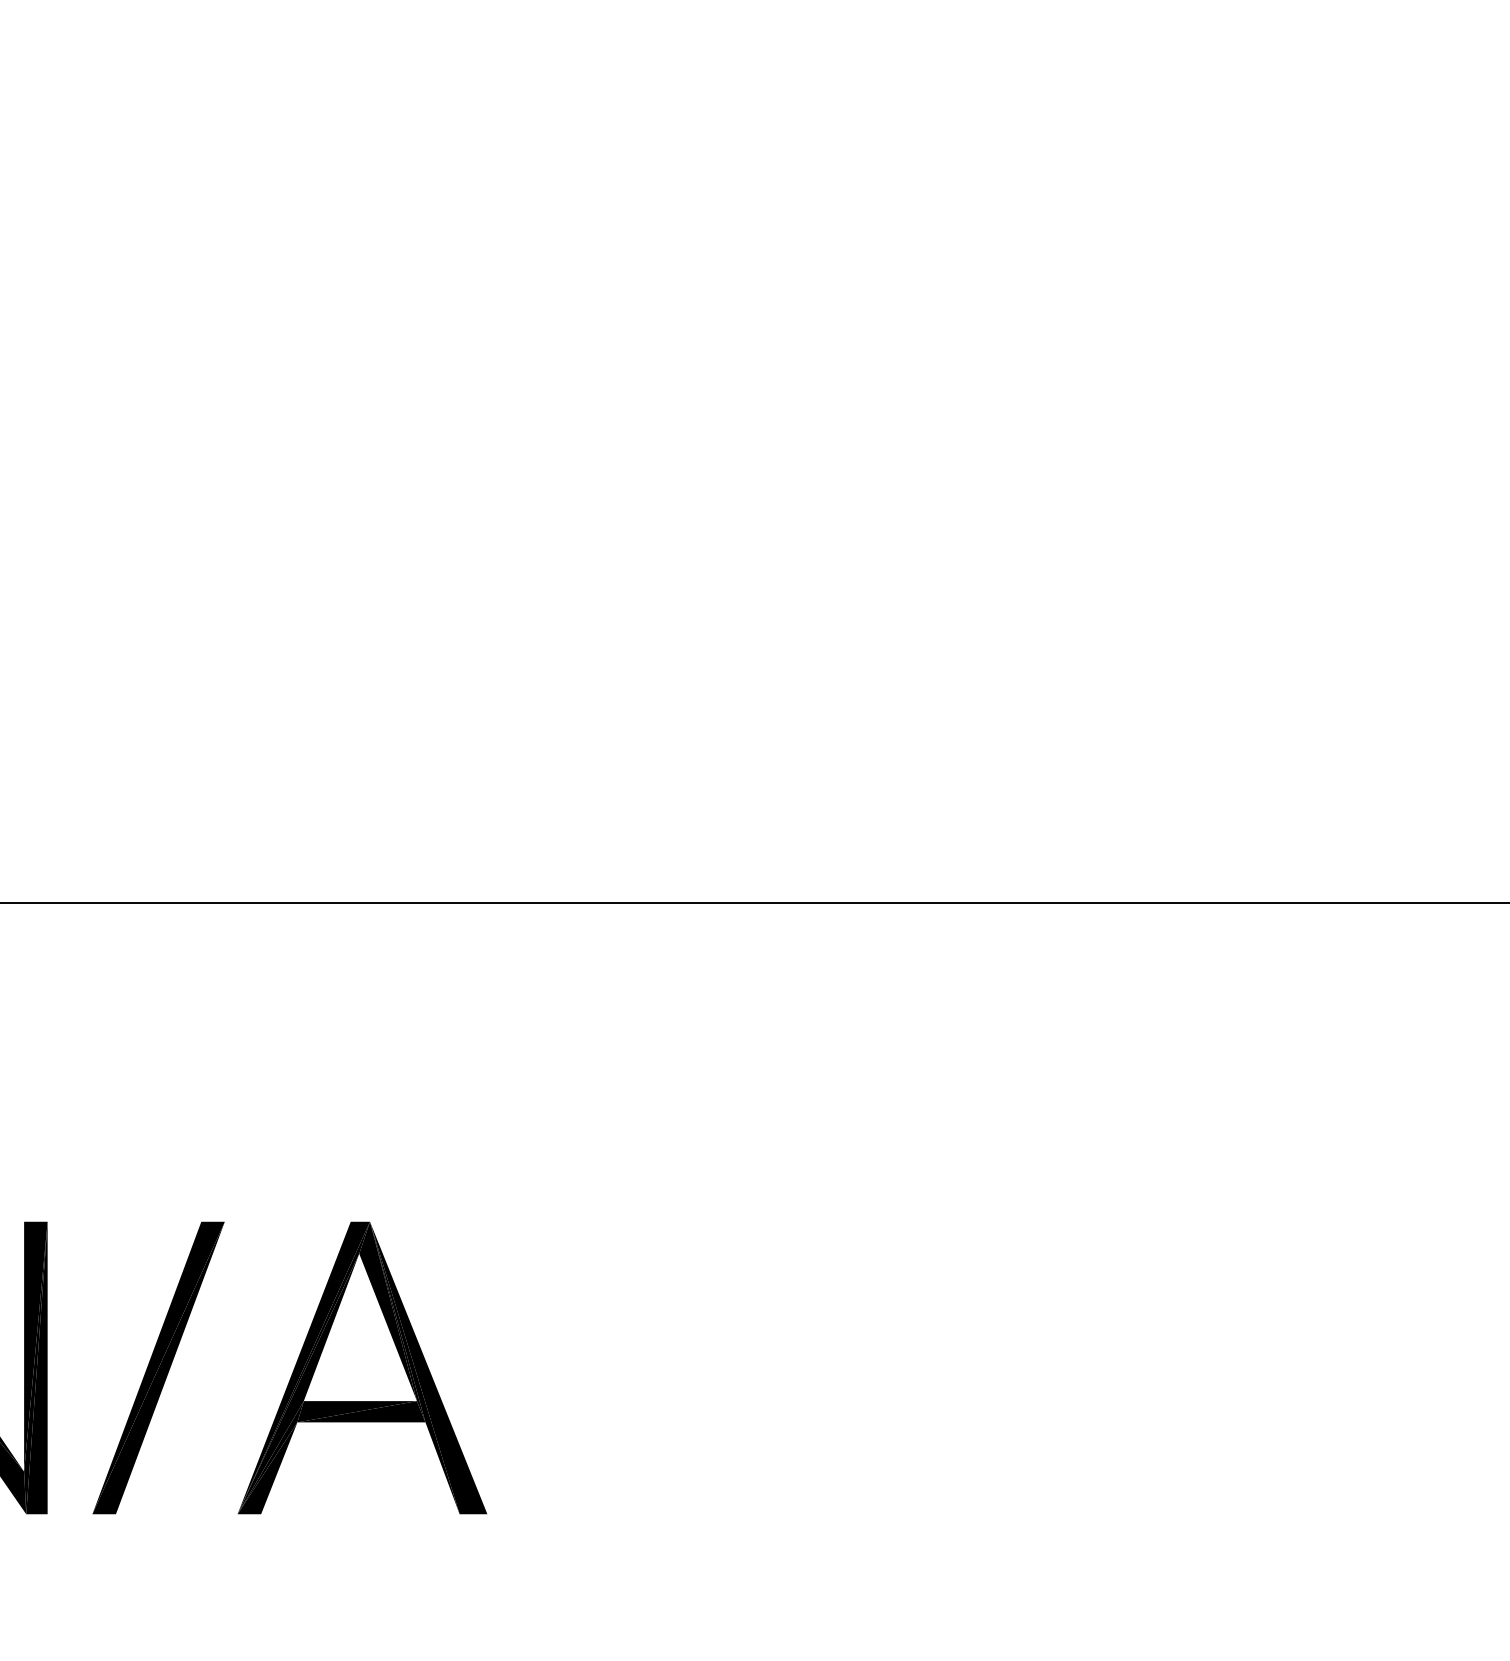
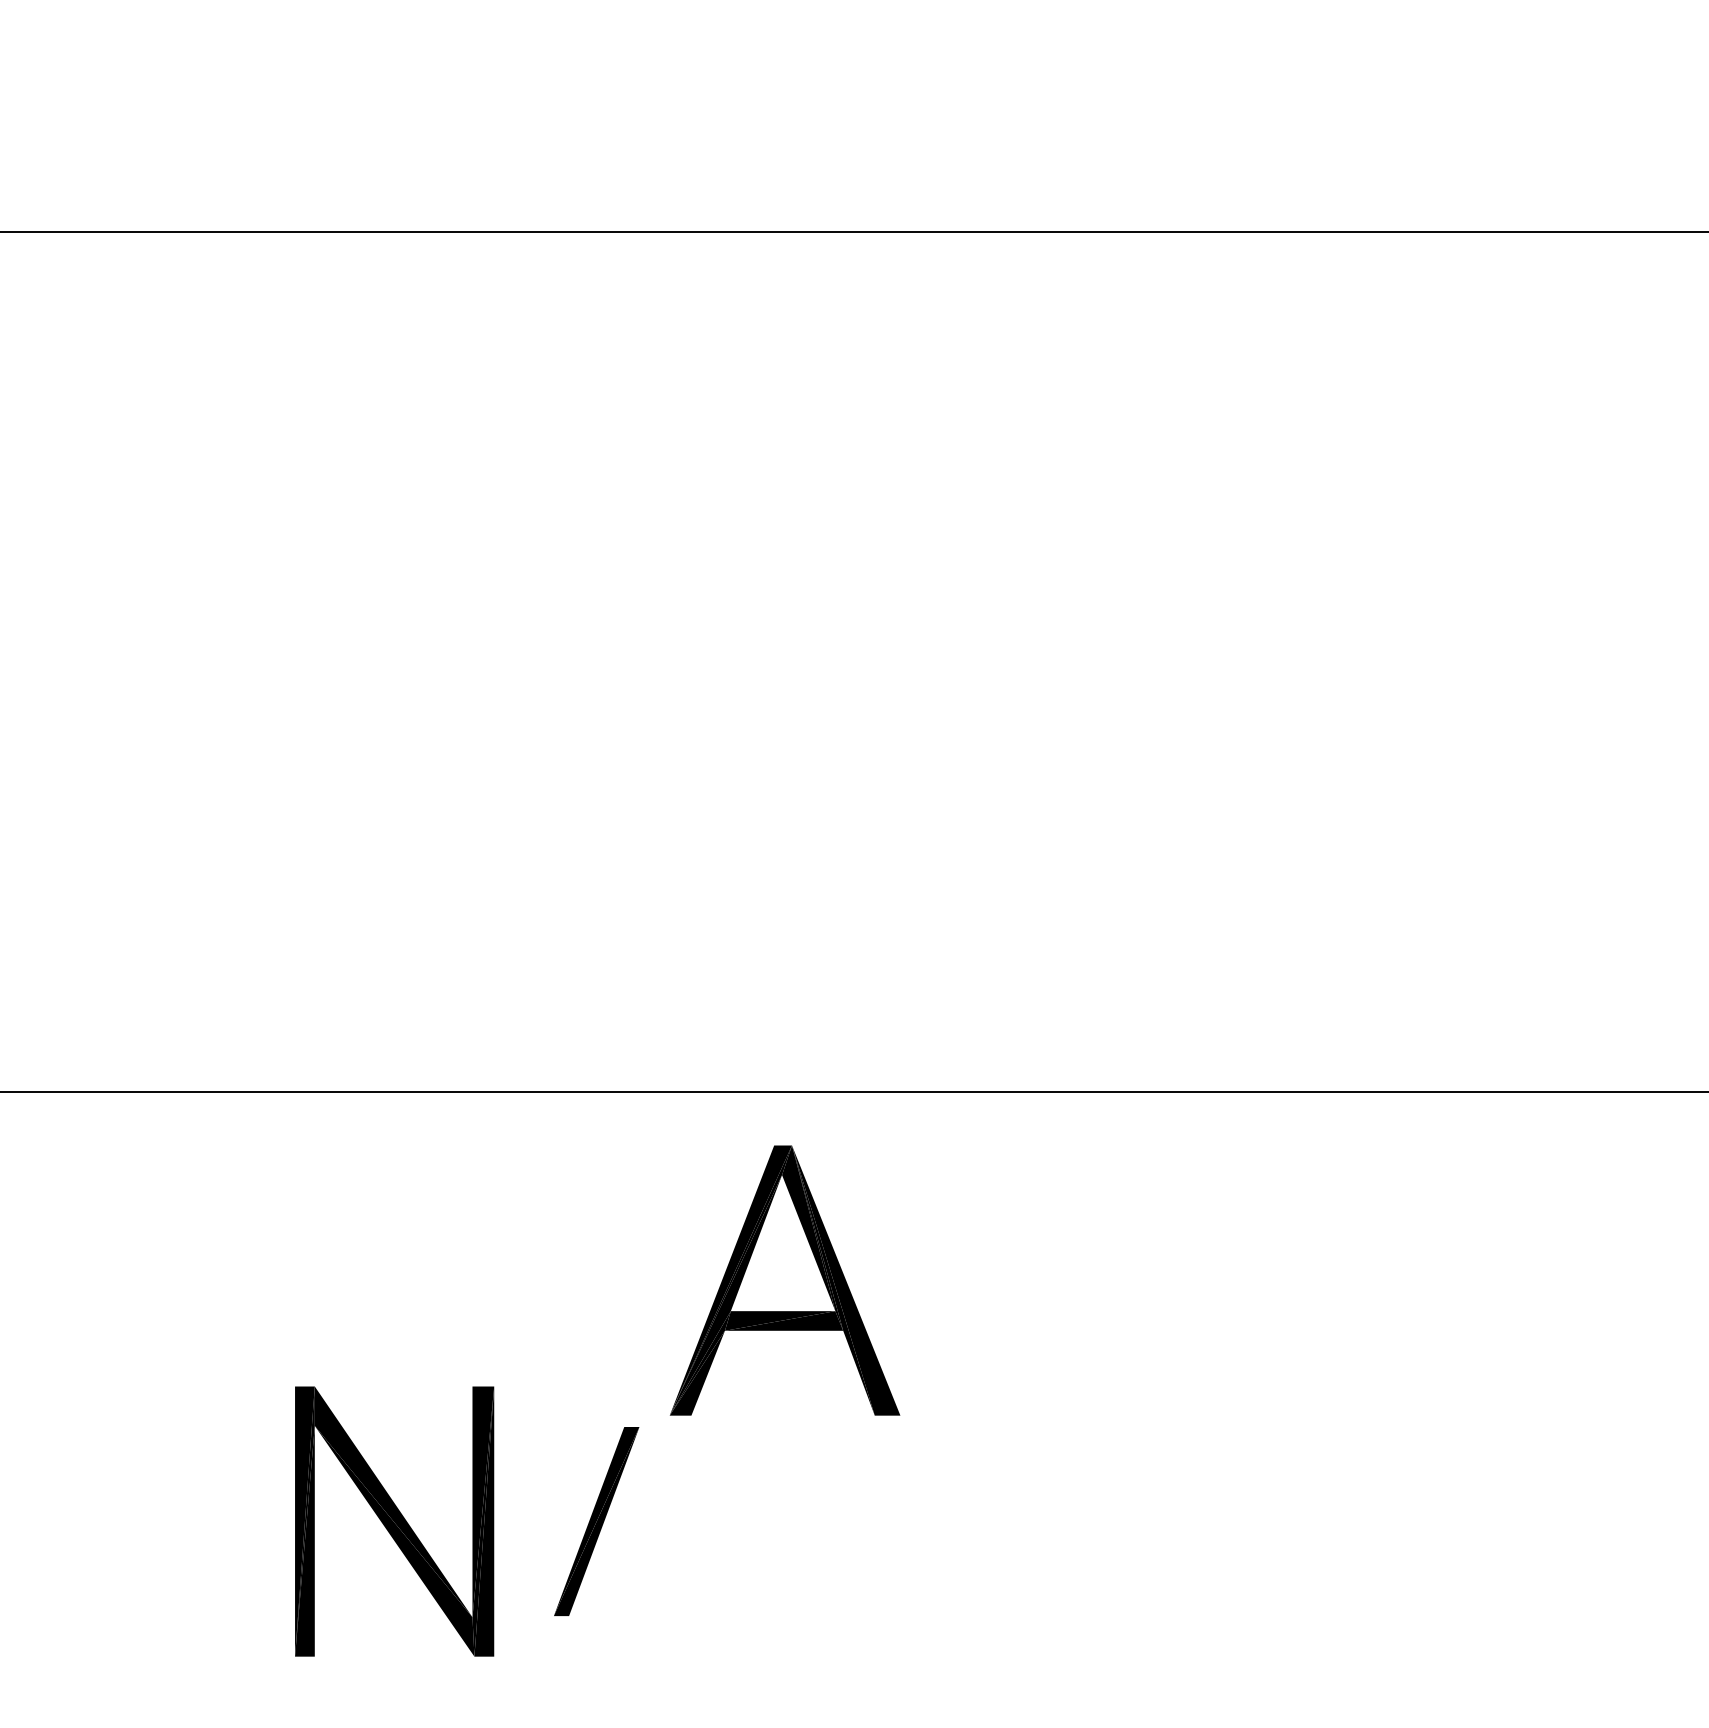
part: (158, 1367) -> (596, 1521), size x0.7
part: (362, 1367) -> (785, 1280), moved

